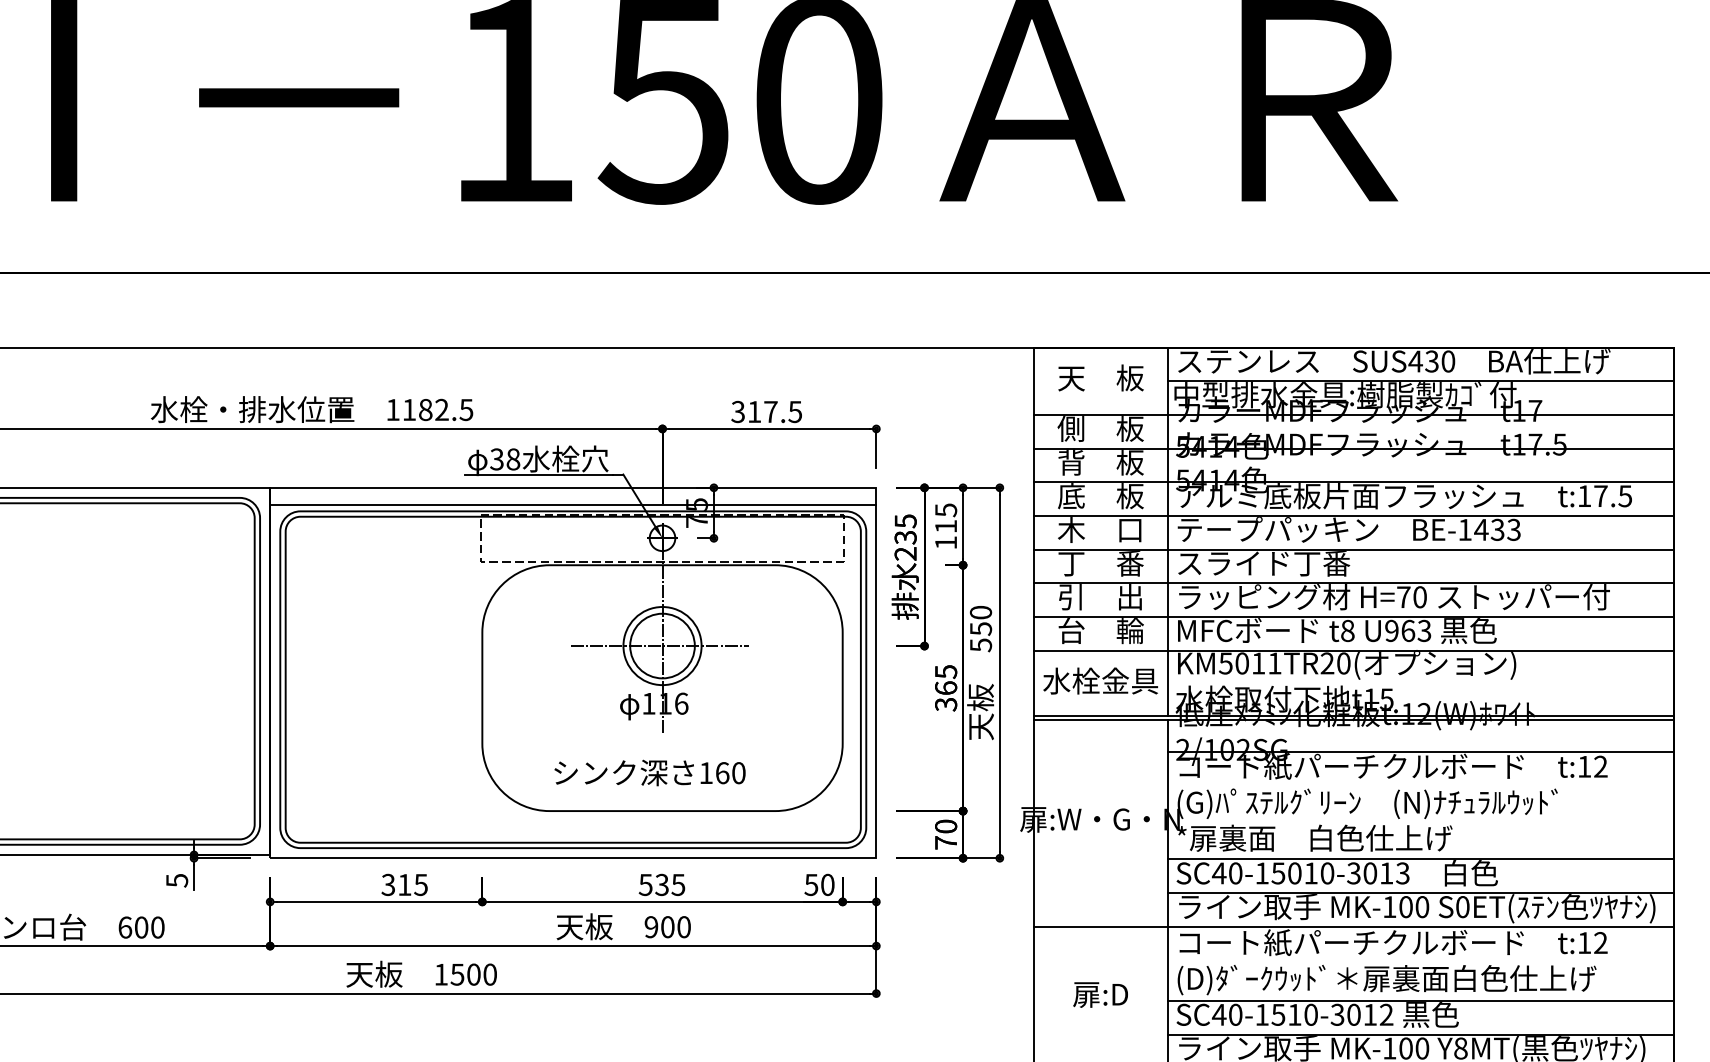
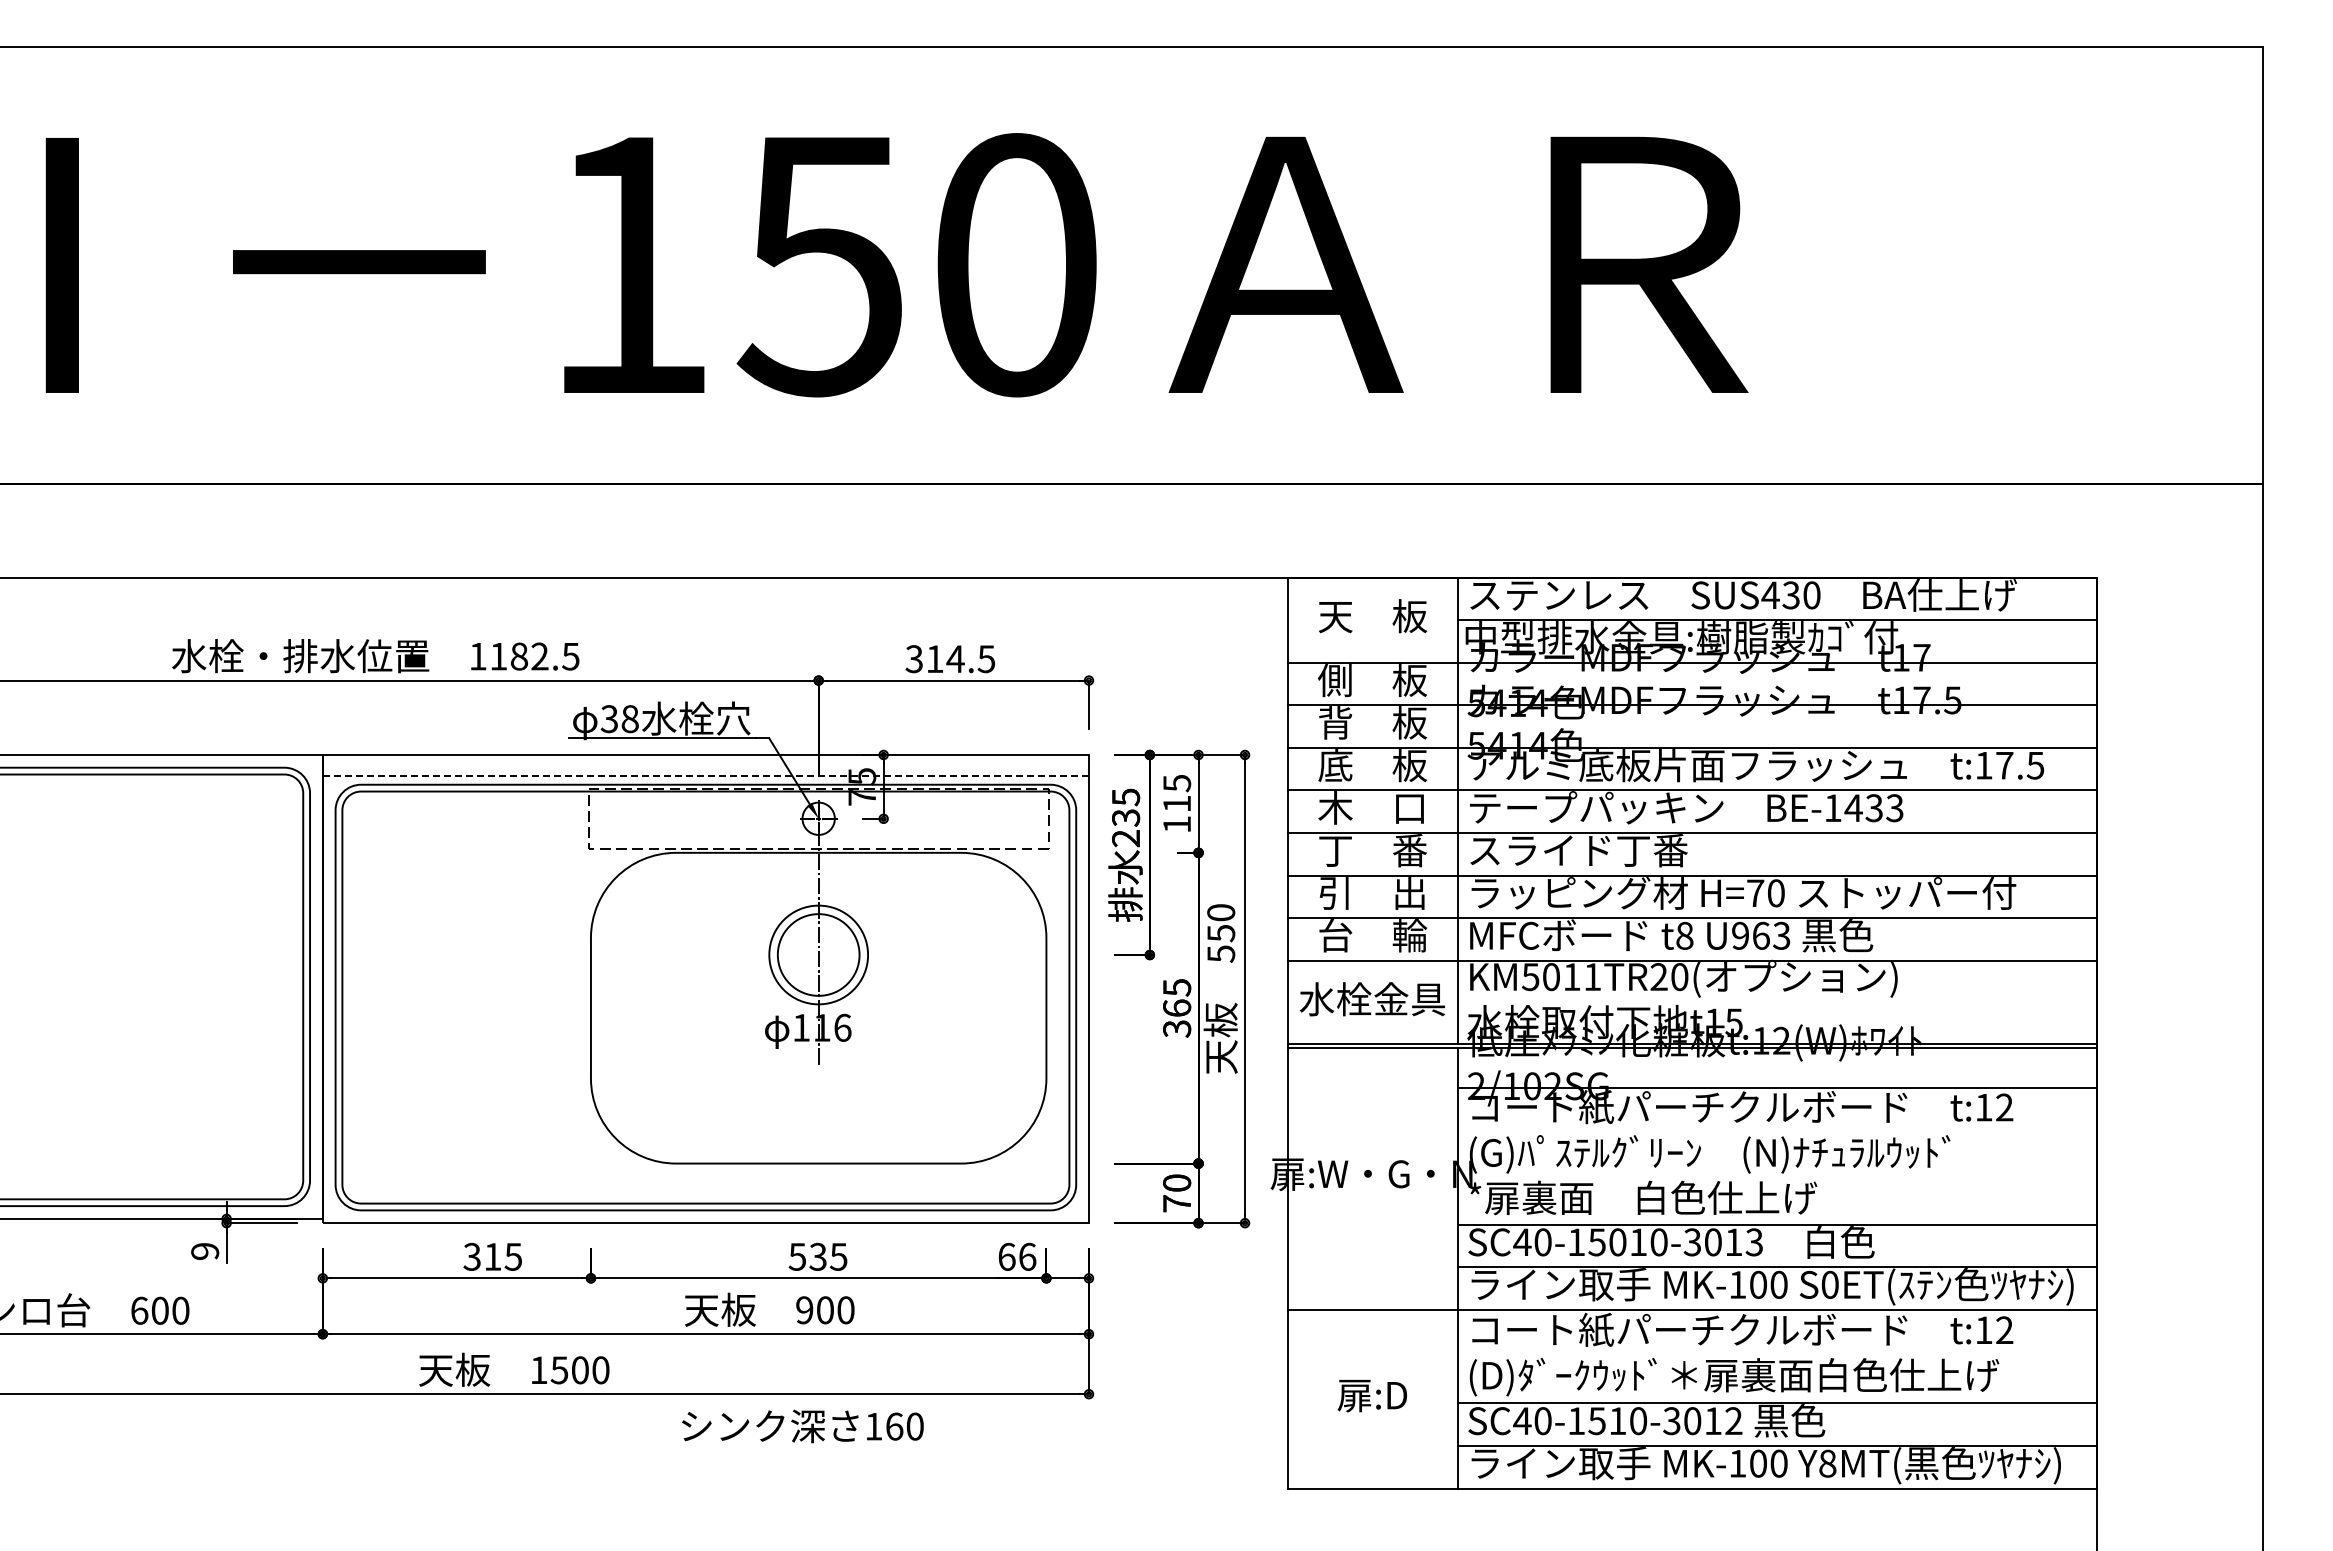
text: (770, 411) -> (955, 658), 317.5 -> 314.5
line: (572, 504) -> (705, 776), solid -> dashed
line: (659, 646) -> (815, 955), removed
text: (649, 773) -> (802, 1426), moved
text: (177, 880) -> (205, 1251), 5 -> 9
text: (819, 884) -> (1017, 1256), 50 -> 66

